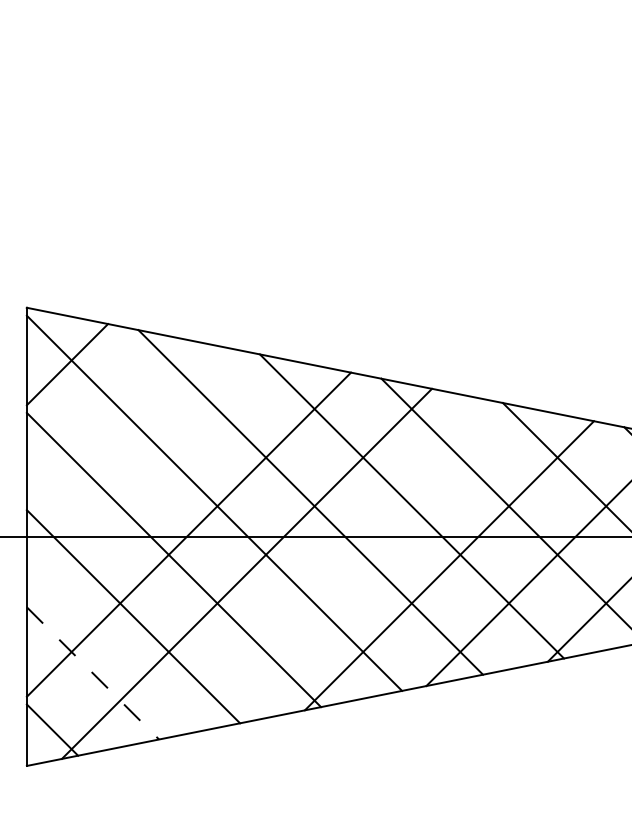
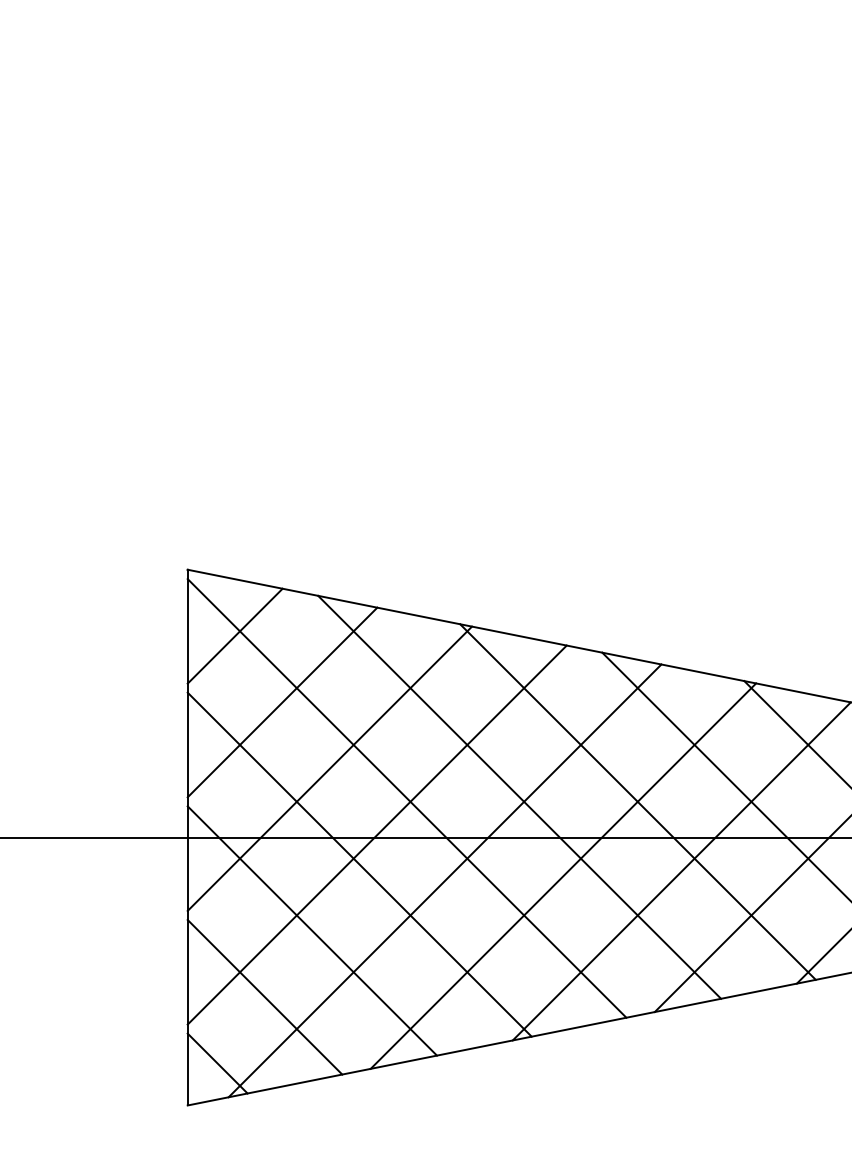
line: (107, 421) -> (282, 702), added
line: (148, 477) -> (329, 768), added
line: (348, 569) -> (563, 875), added
line: (93, 673) -> (265, 997), dashed -> solid

